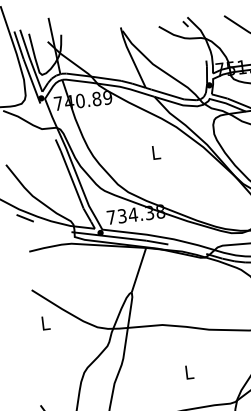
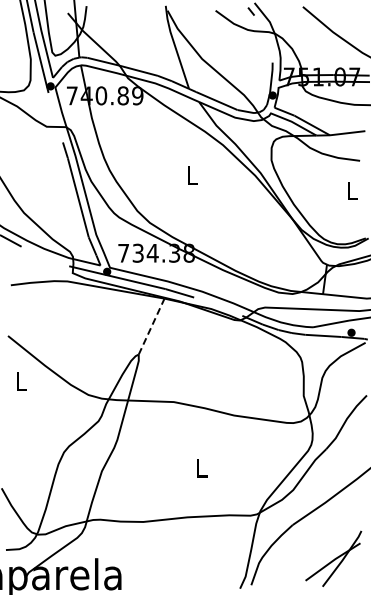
line: (138, 270) -> (151, 326), solid -> dashed

